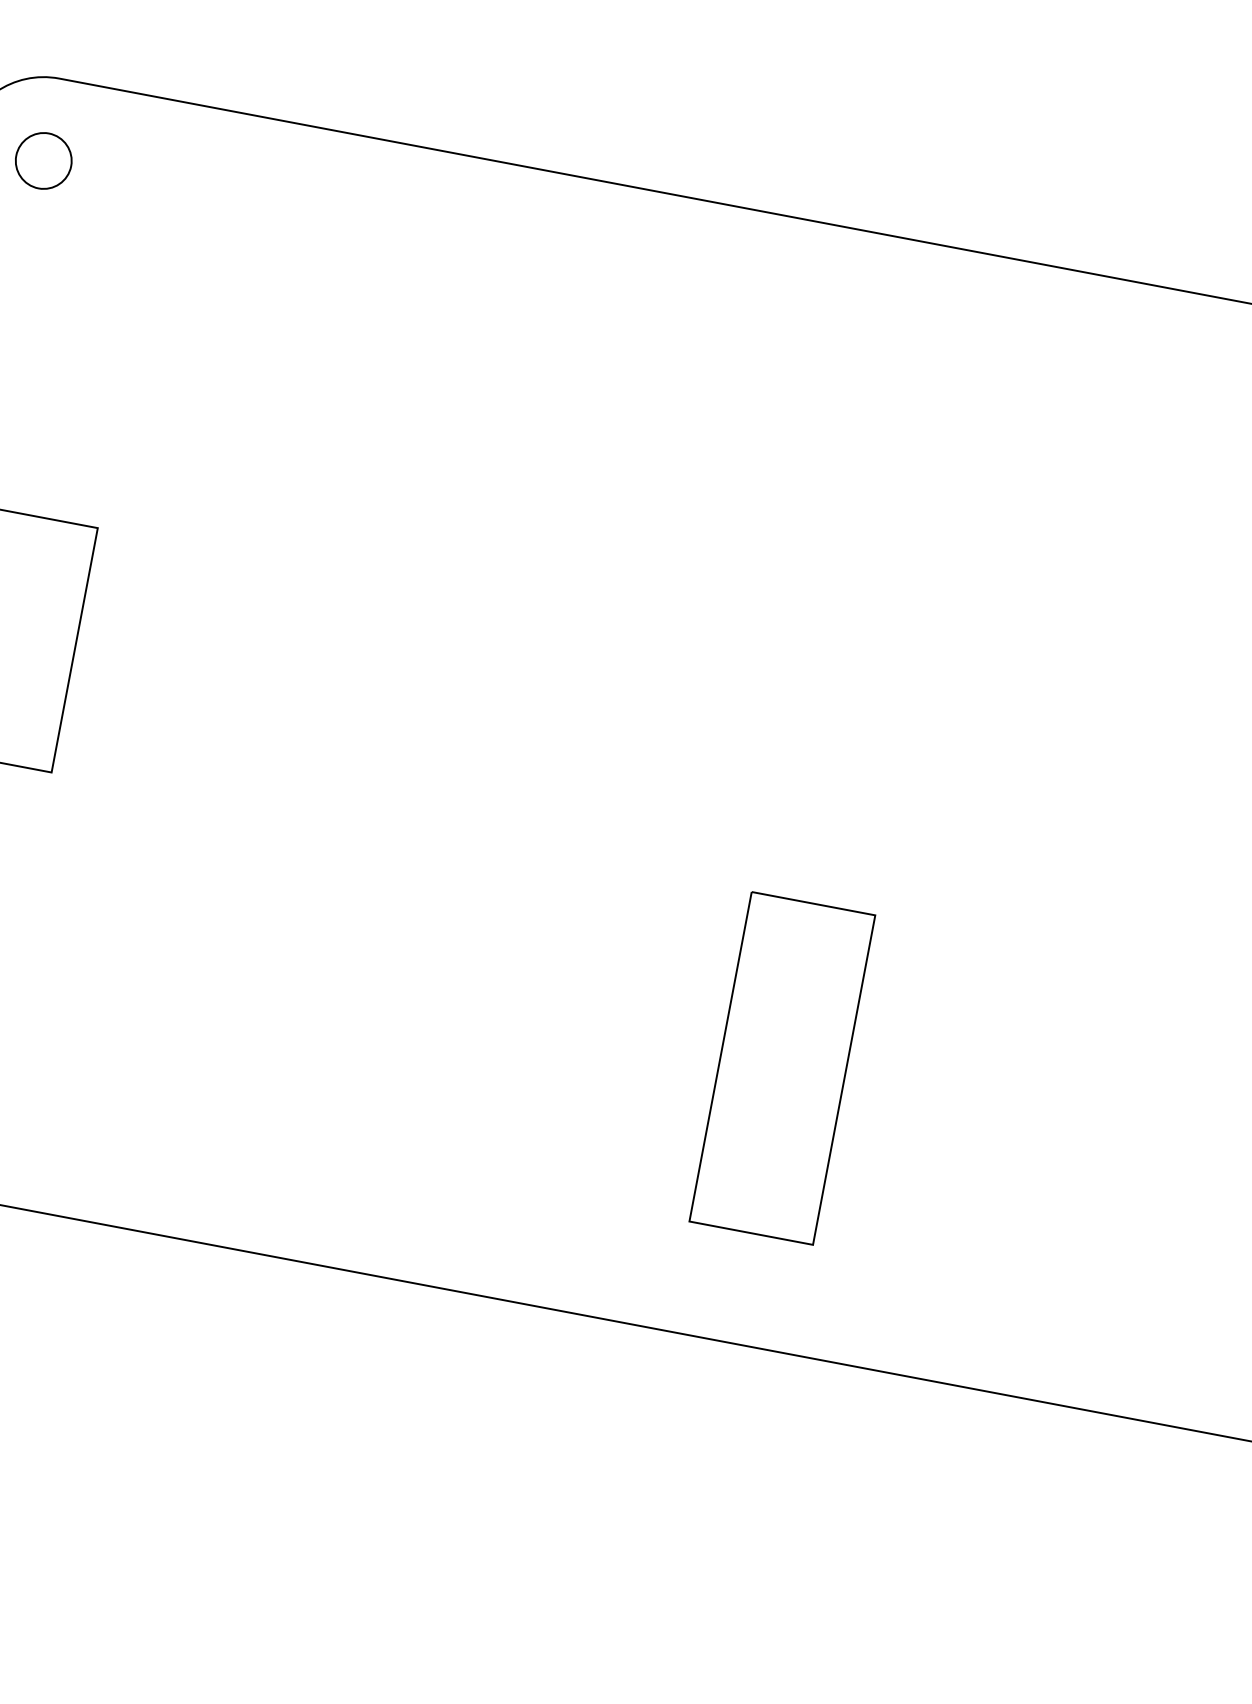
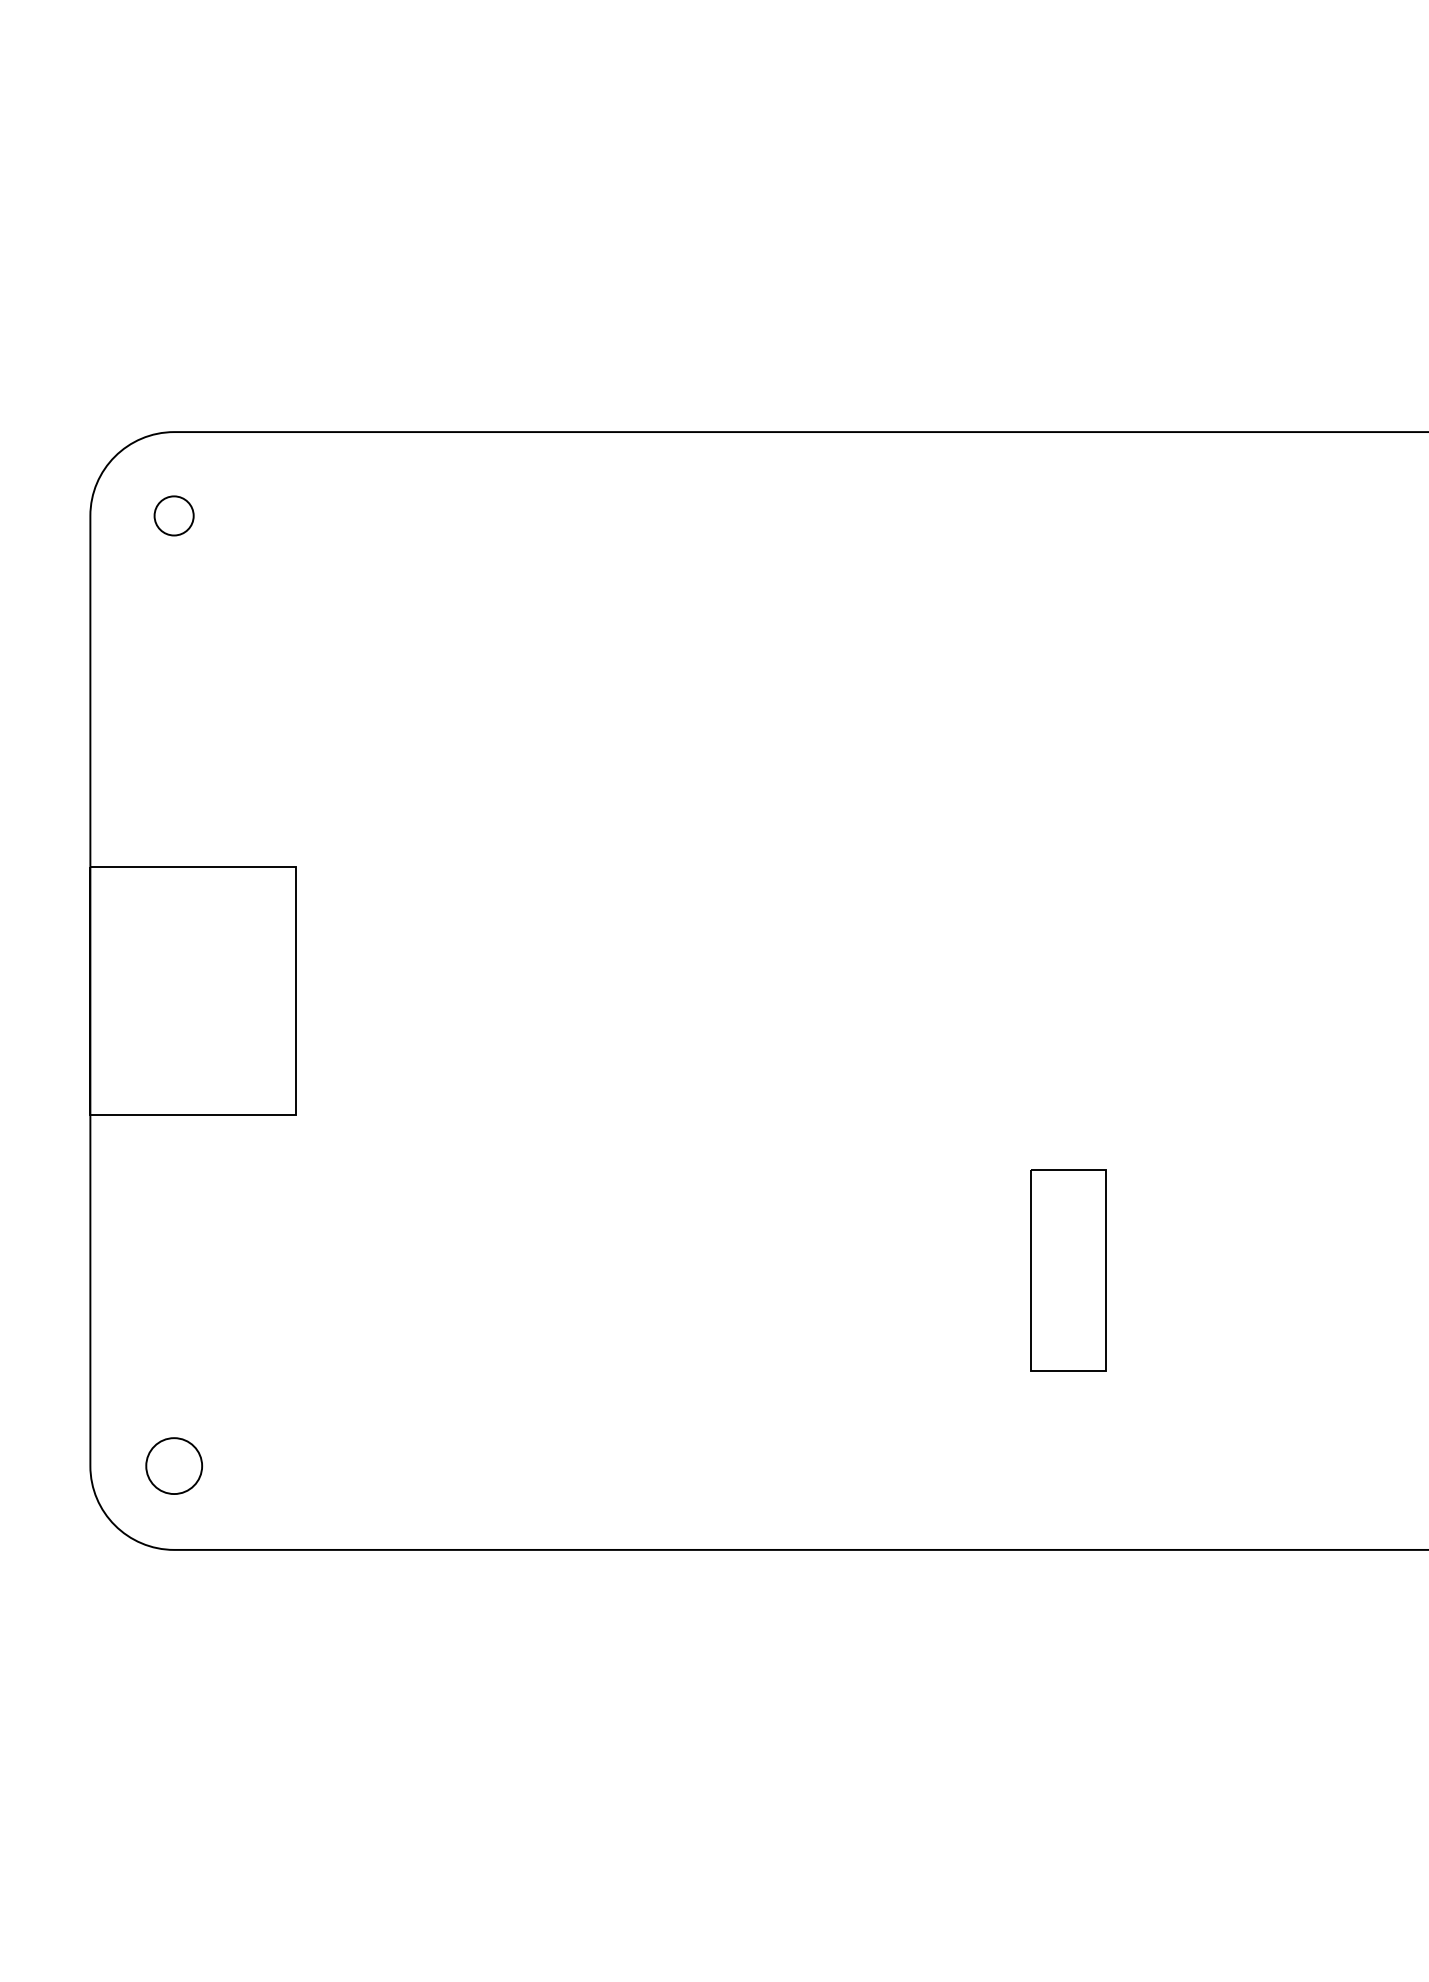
part: (43, 160) -> (173, 515), size x0.7
part: (782, 1068) -> (1068, 1270), size x0.6

